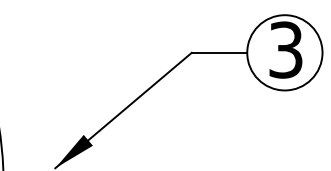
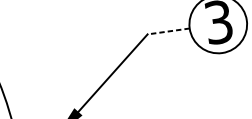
line: (219, 52) -> (168, 31), solid -> dashed

